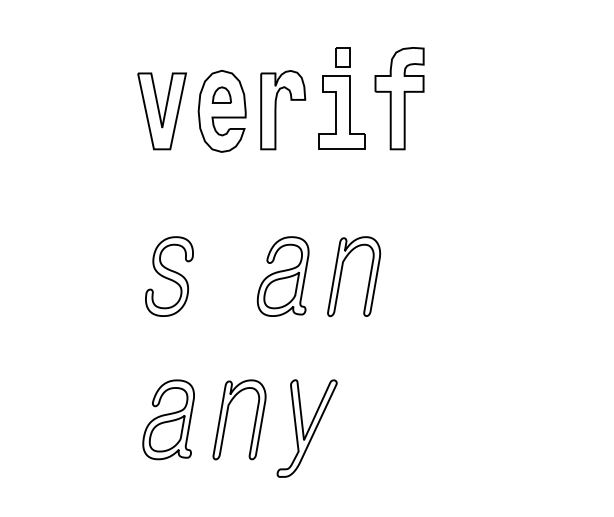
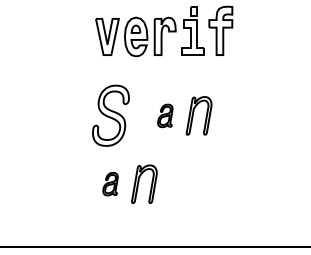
part: (168, 275) -> (110, 115), size x1.6
part: (283, 275) -> (165, 115), size x0.6
part: (168, 418) -> (110, 183), size x0.6
part: (306, 428) -> (176, 188), removed

